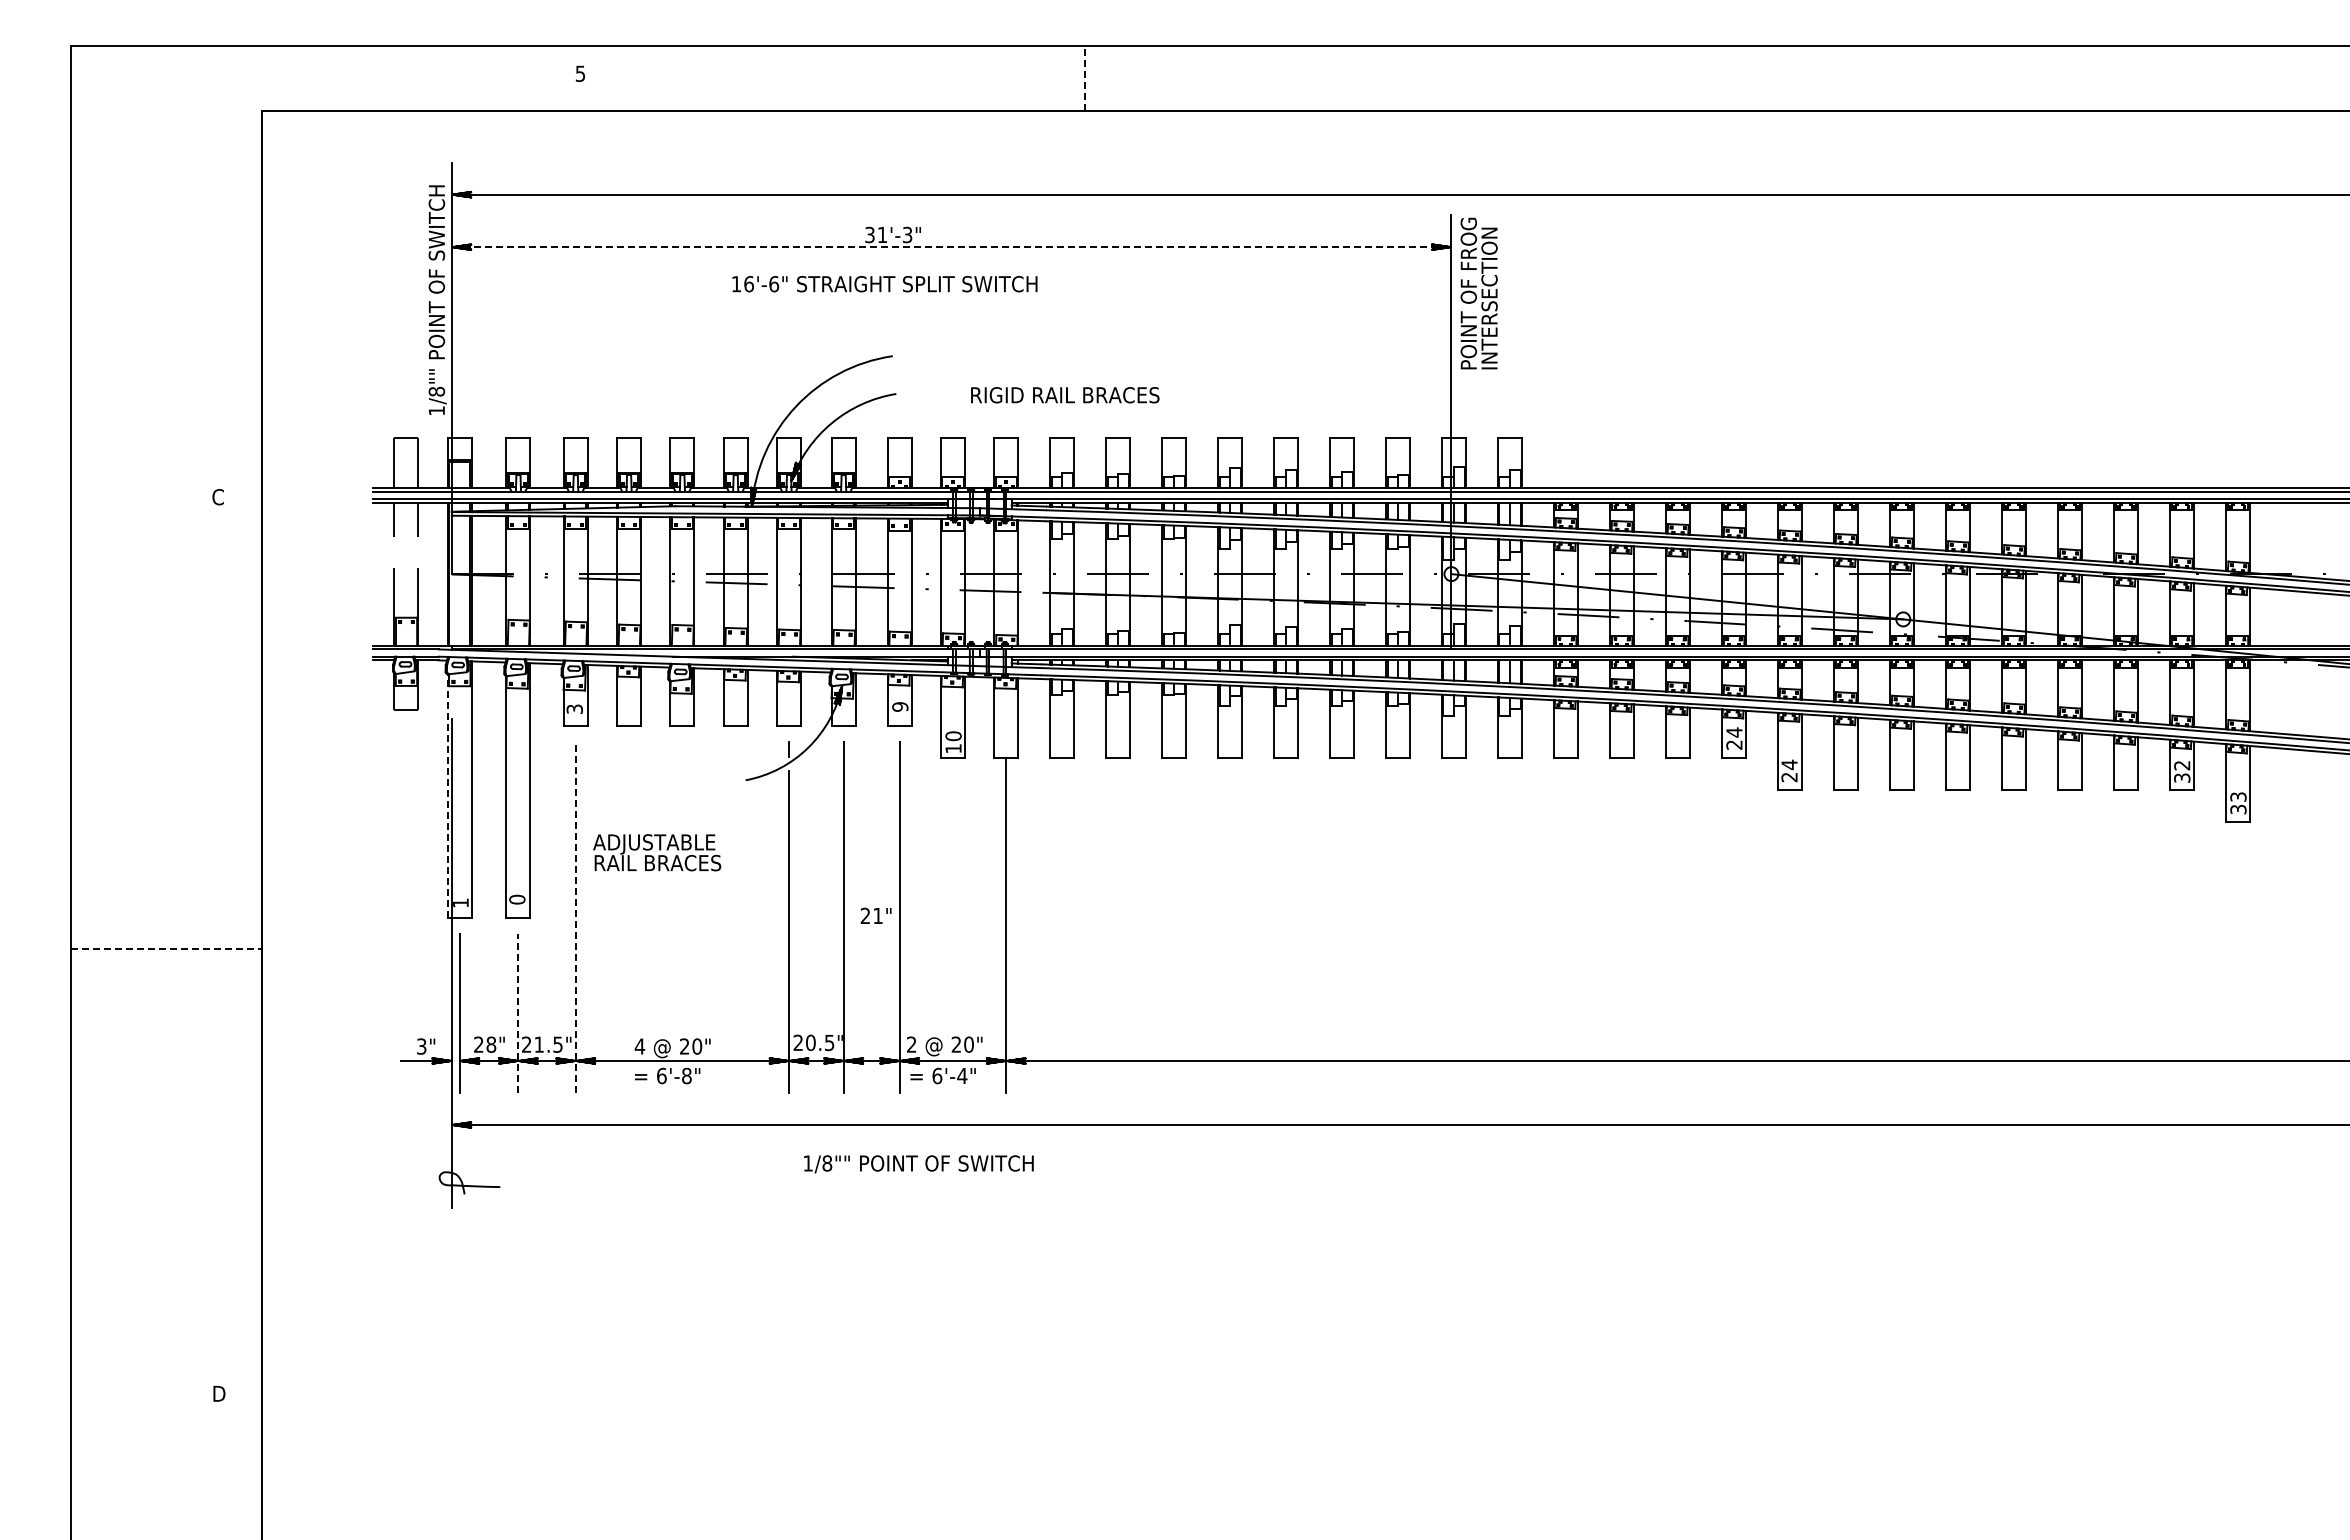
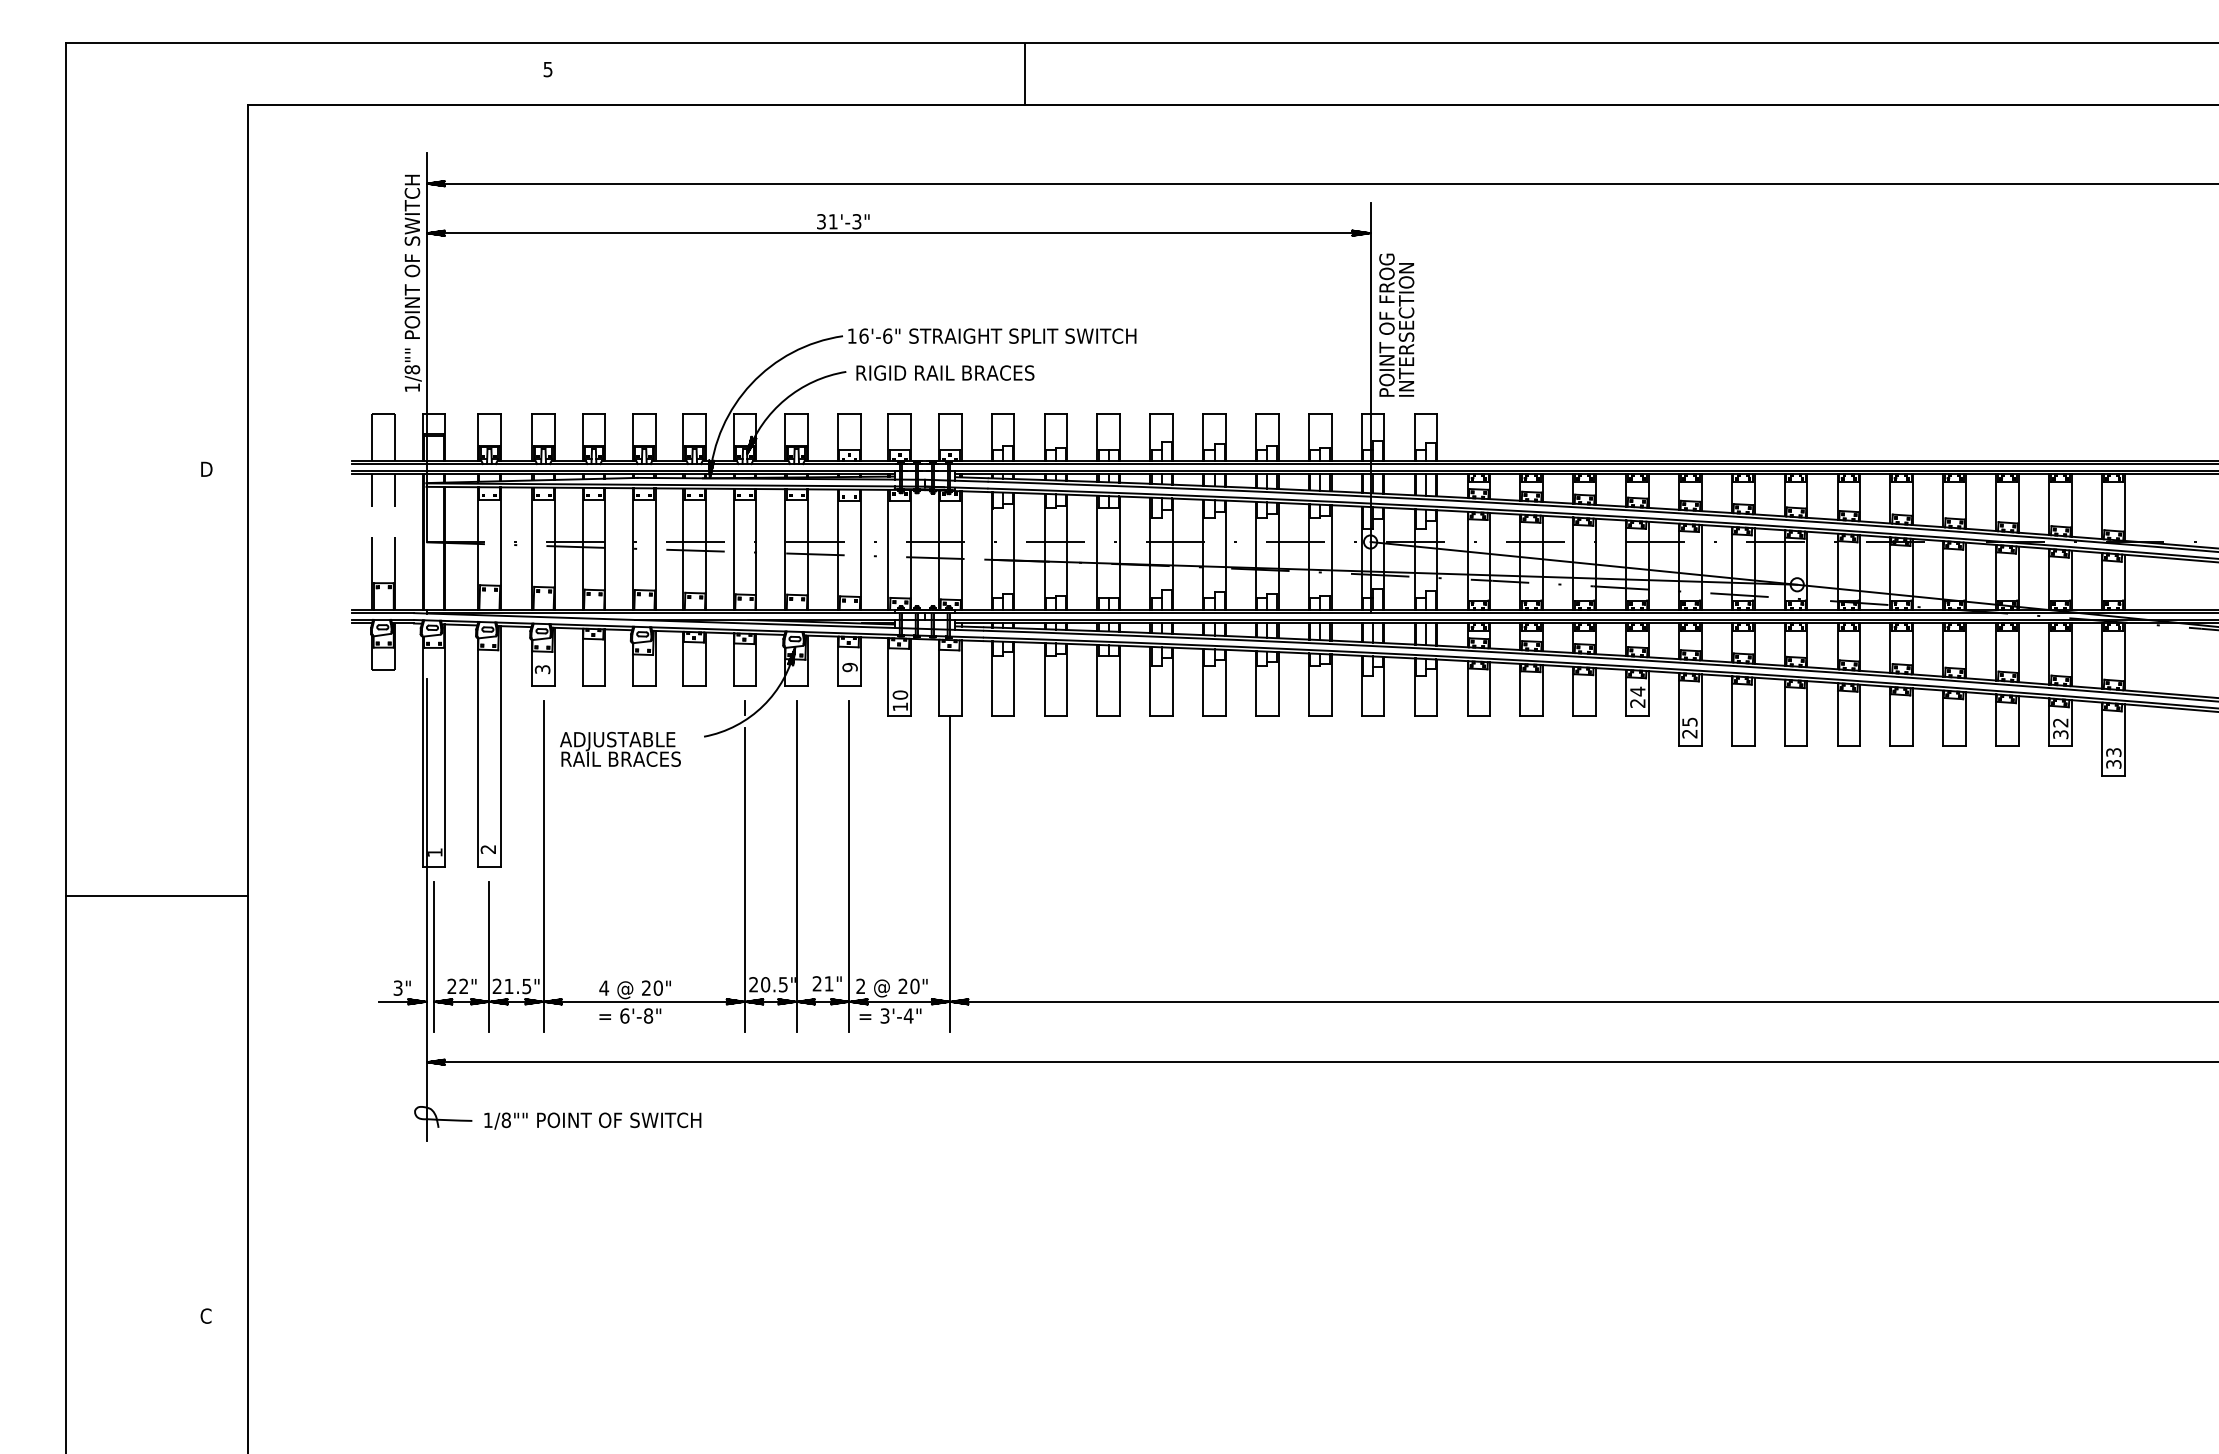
line: (1085, 78) -> (1024, 73), dashed -> solid
line: (951, 247) -> (898, 233), dashed -> solid
text: (884, 284) -> (991, 336), moved
text: (1478, 293) -> (1396, 325), moved
text: (1065, 395) -> (945, 373), moved
text: (218, 497) -> (206, 469), C -> D
text: (1789, 764) -> (1689, 721), 24 -> 25
line: (447, 796) -> (422, 752), dashed -> solid
text: (657, 852) -> (620, 749), moved
text: (517, 899) -> (488, 849), 0 -> 2
text: (875, 915) -> (826, 983), moved
line: (575, 917) -> (543, 866), dashed -> solid
line: (166, 948) -> (157, 895), dashed -> solid
line: (518, 1012) -> (489, 956), dashed -> solid
text: (491, 1044) -> (464, 986), 28" -> 22"
text: (937, 1075) -> (885, 1015), 6'-4" -> 3'-4"
text: (918, 1164) -> (592, 1121), moved
text: (218, 1393) -> (206, 1315), D -> C

